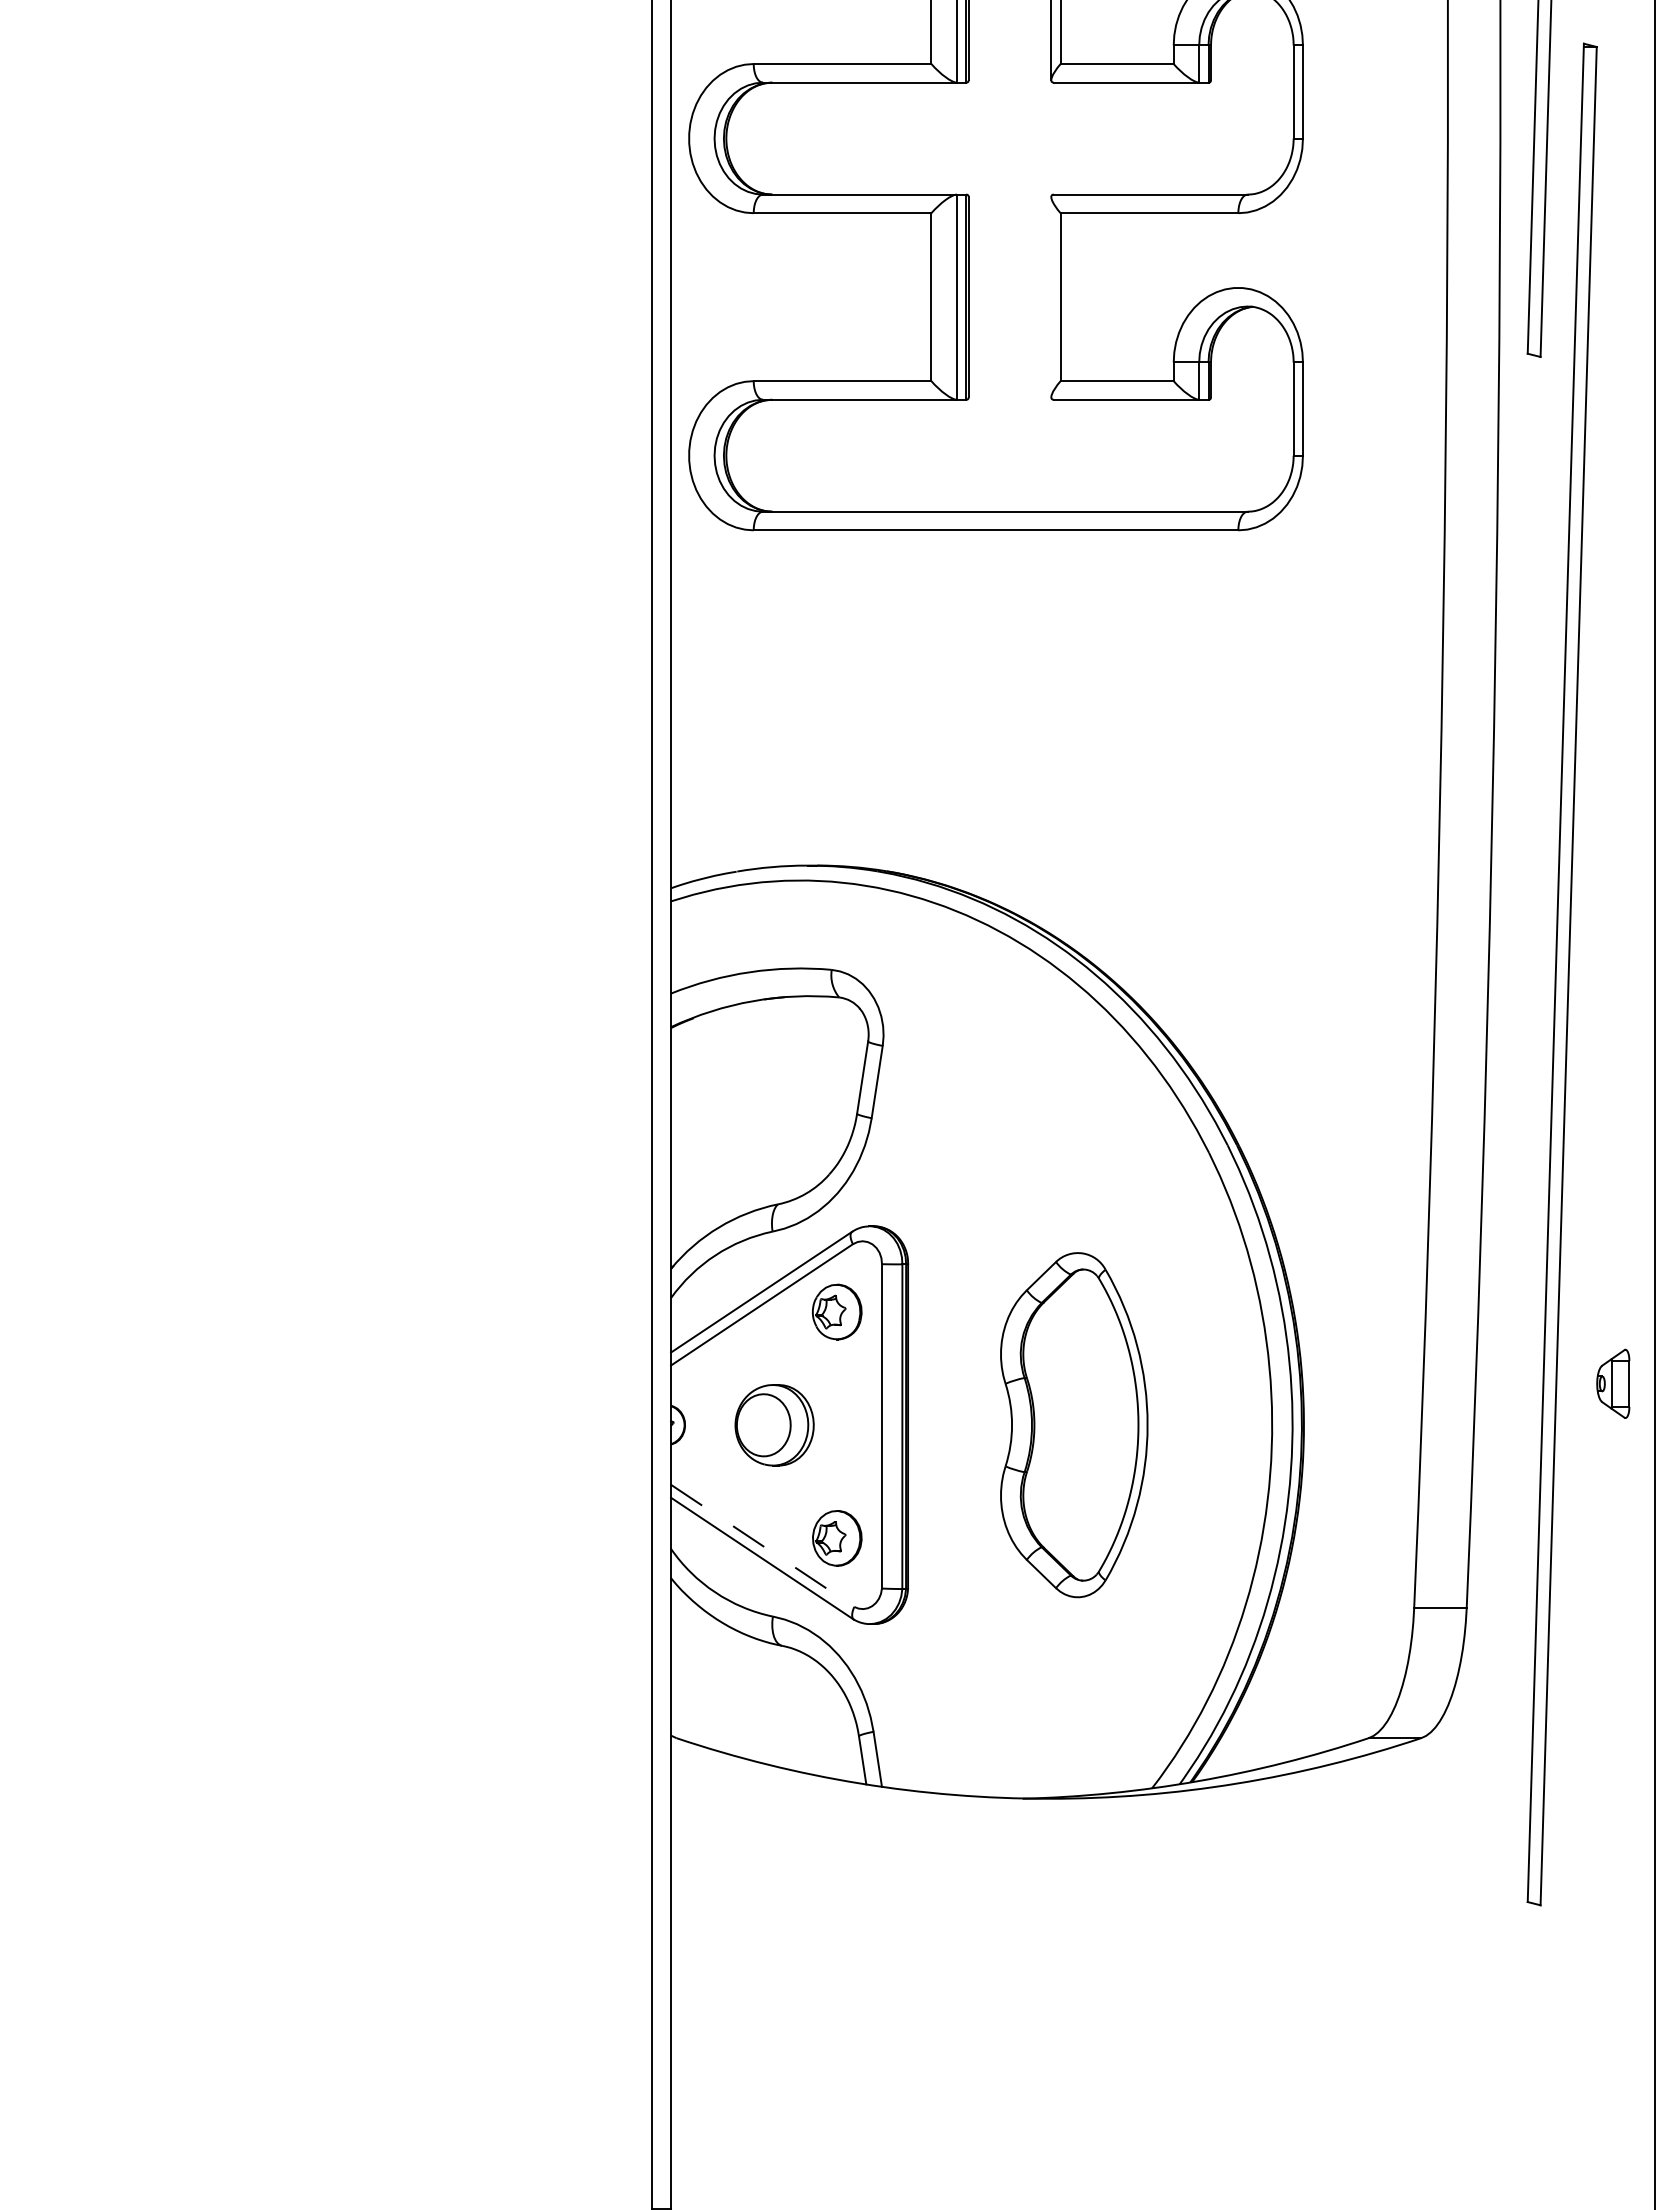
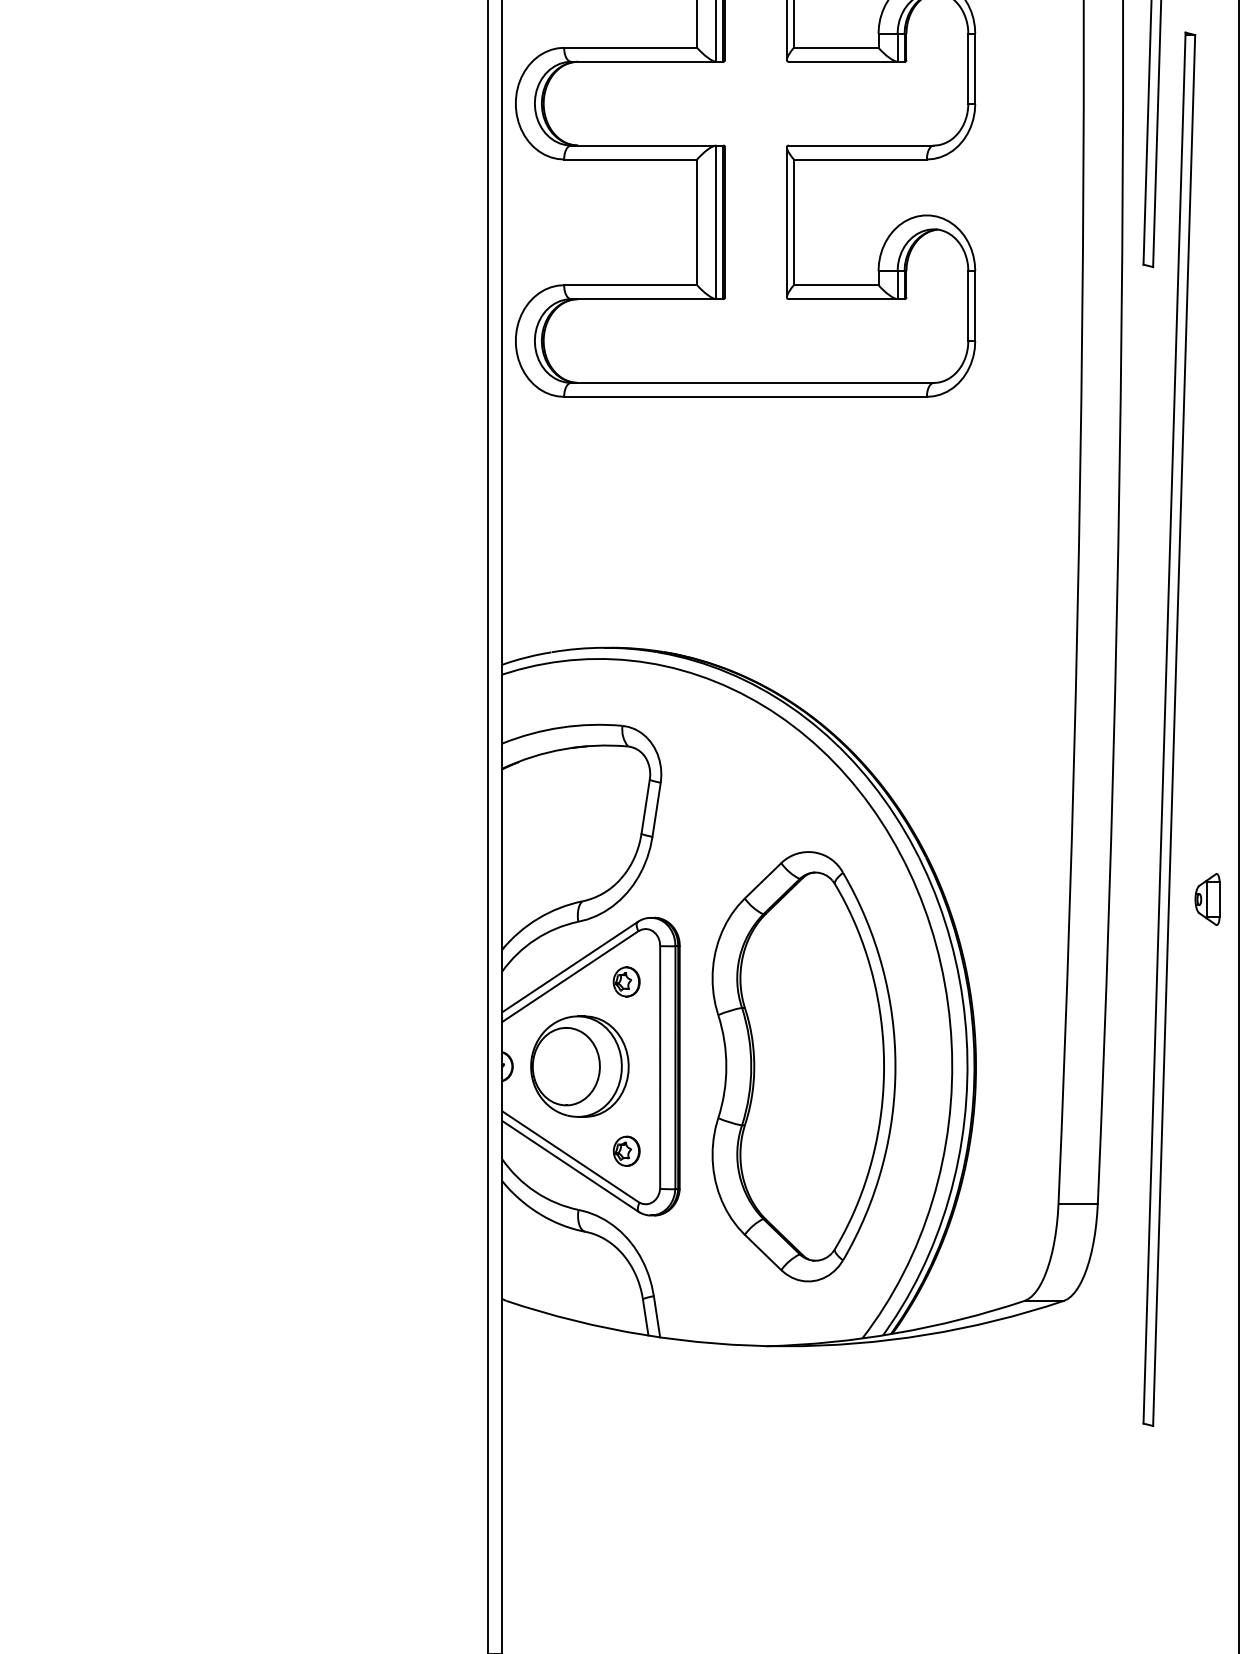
line: (1051, 297) -> (787, 222), added
part: (837, 1311) -> (626, 981), size x0.71
part: (1613, 1383) -> (1207, 899), moved
part: (1074, 1424) -> (804, 1066), size x1.67
part: (774, 1425) -> (579, 1066), size x1.67
part: (837, 1537) -> (626, 1150), size x0.71
line: (763, 1546) -> (571, 1157), dashed -> solid

